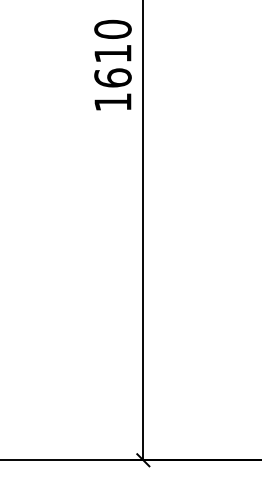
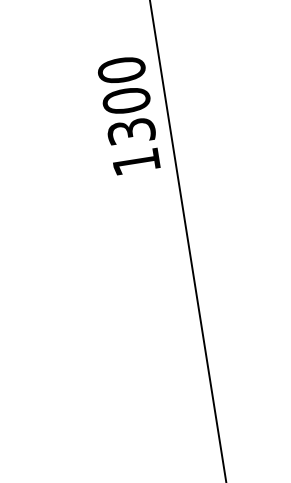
text: (112, 65) -> (128, 115), 1610 -> 1300

